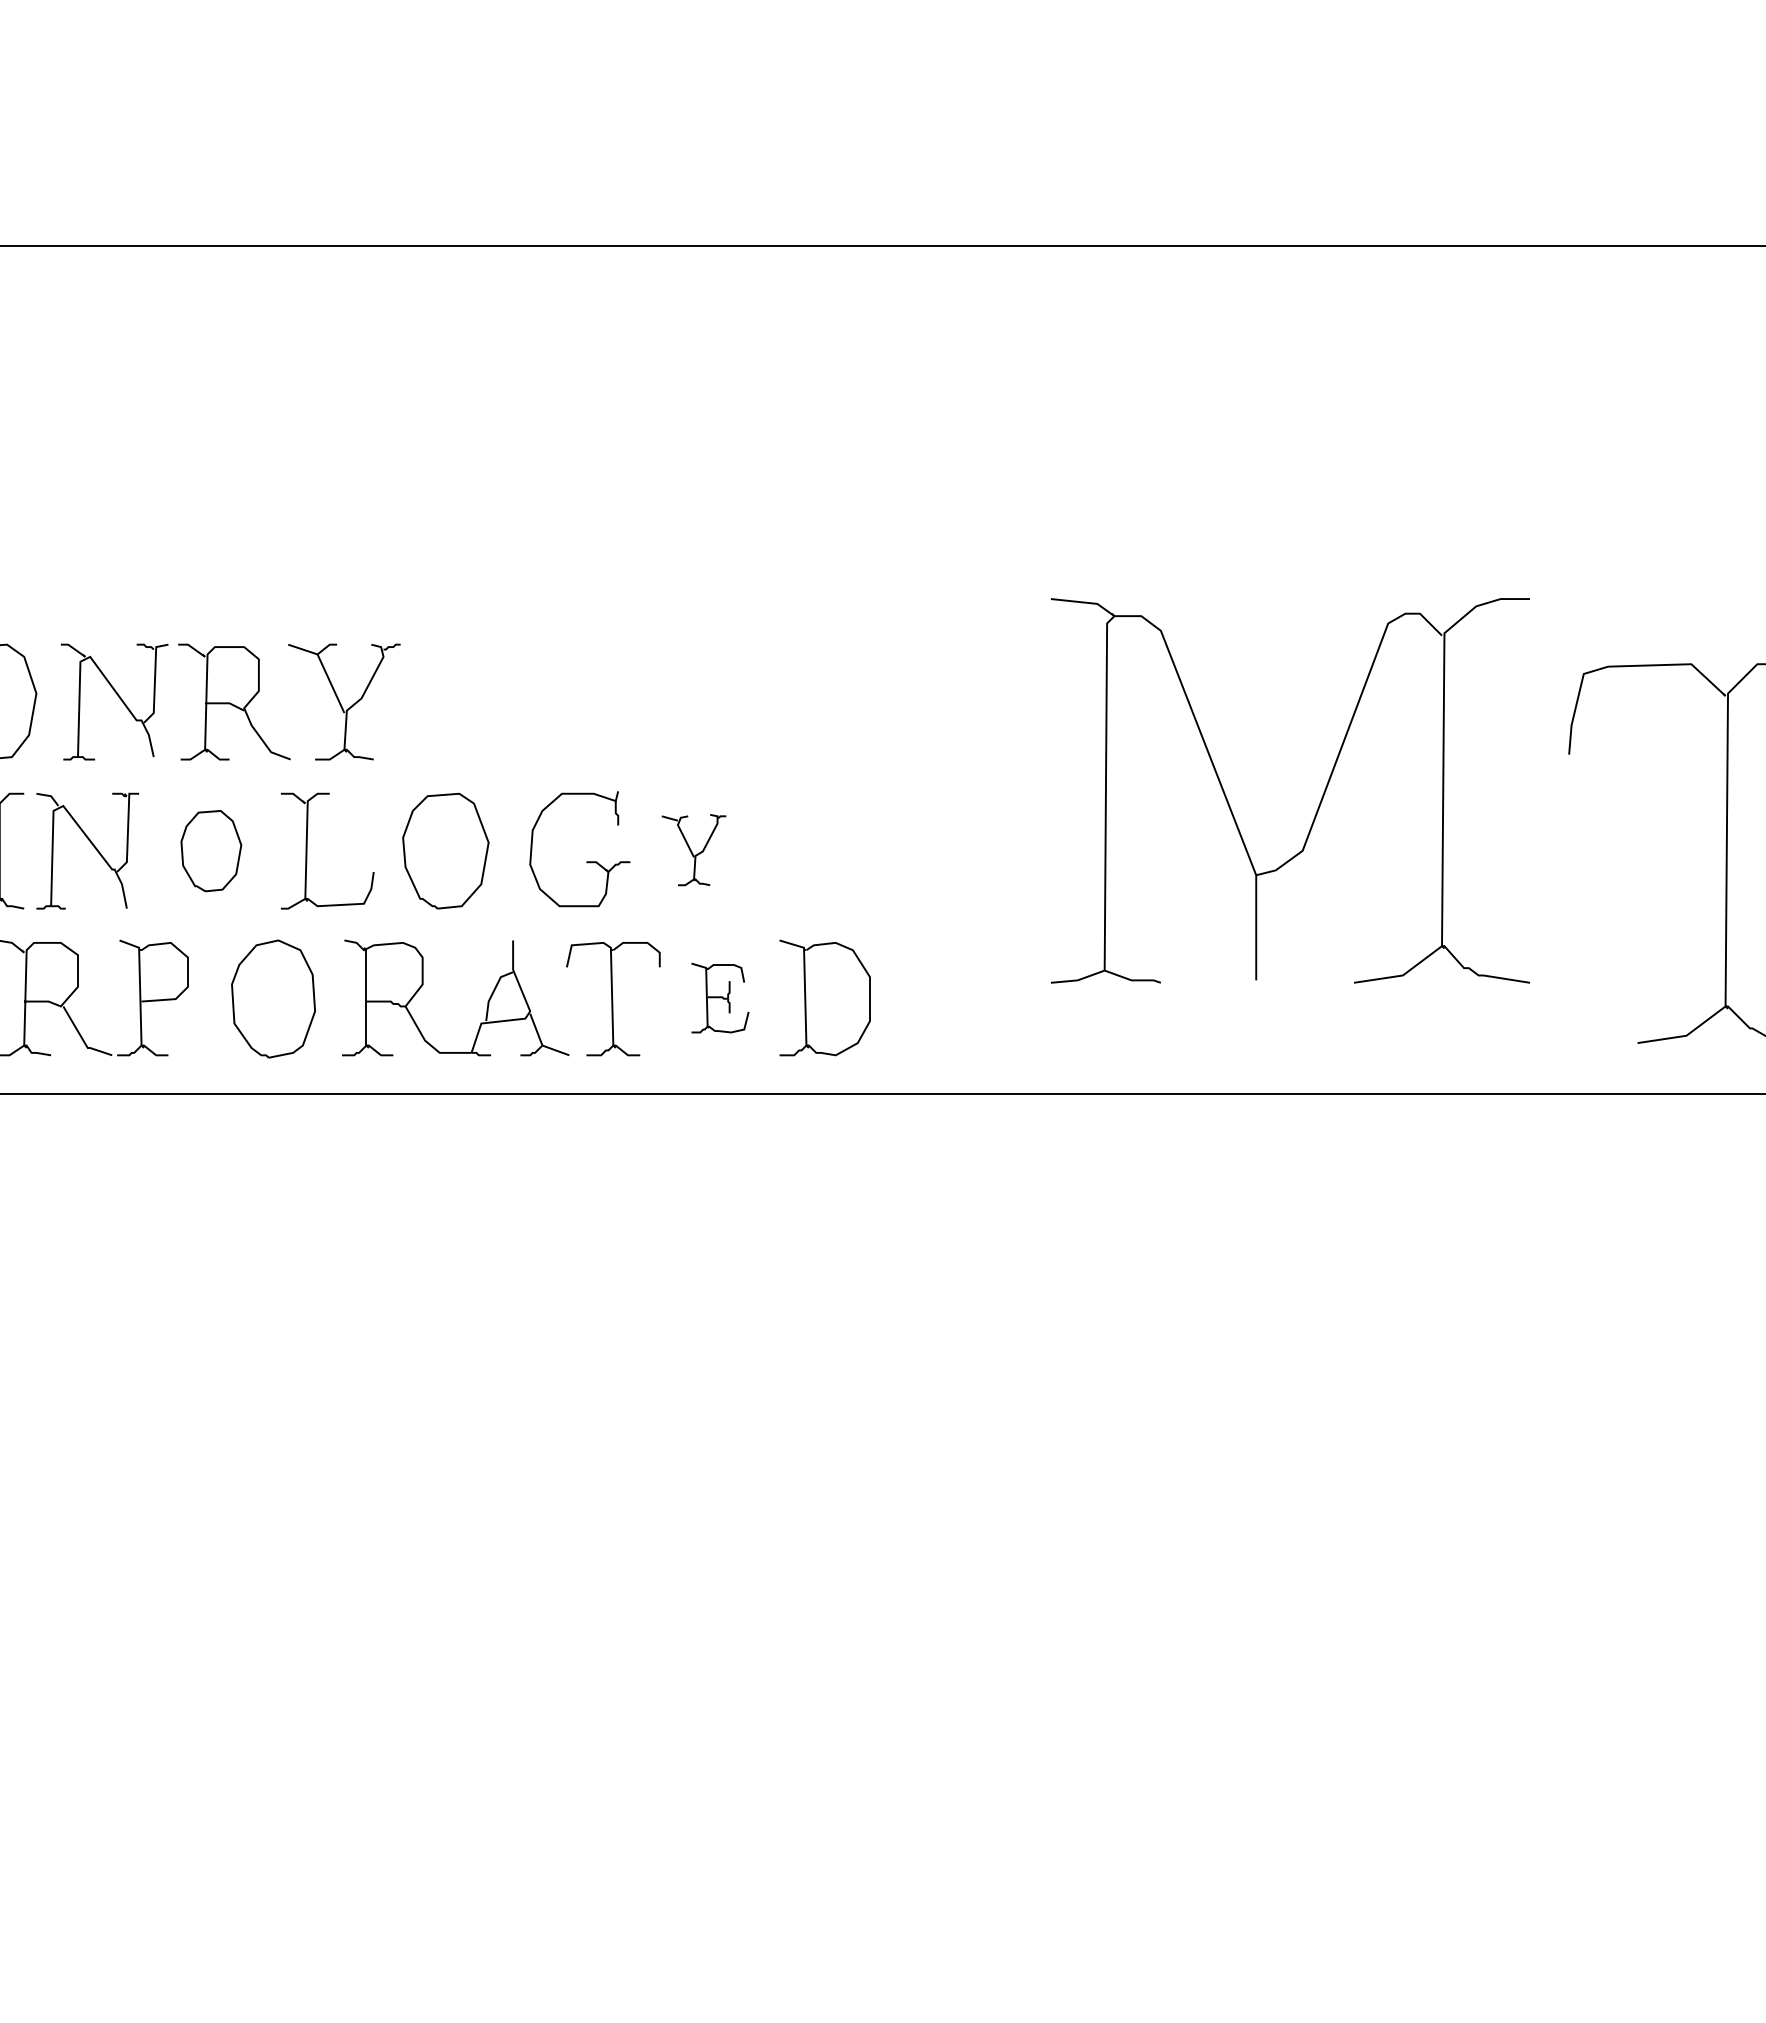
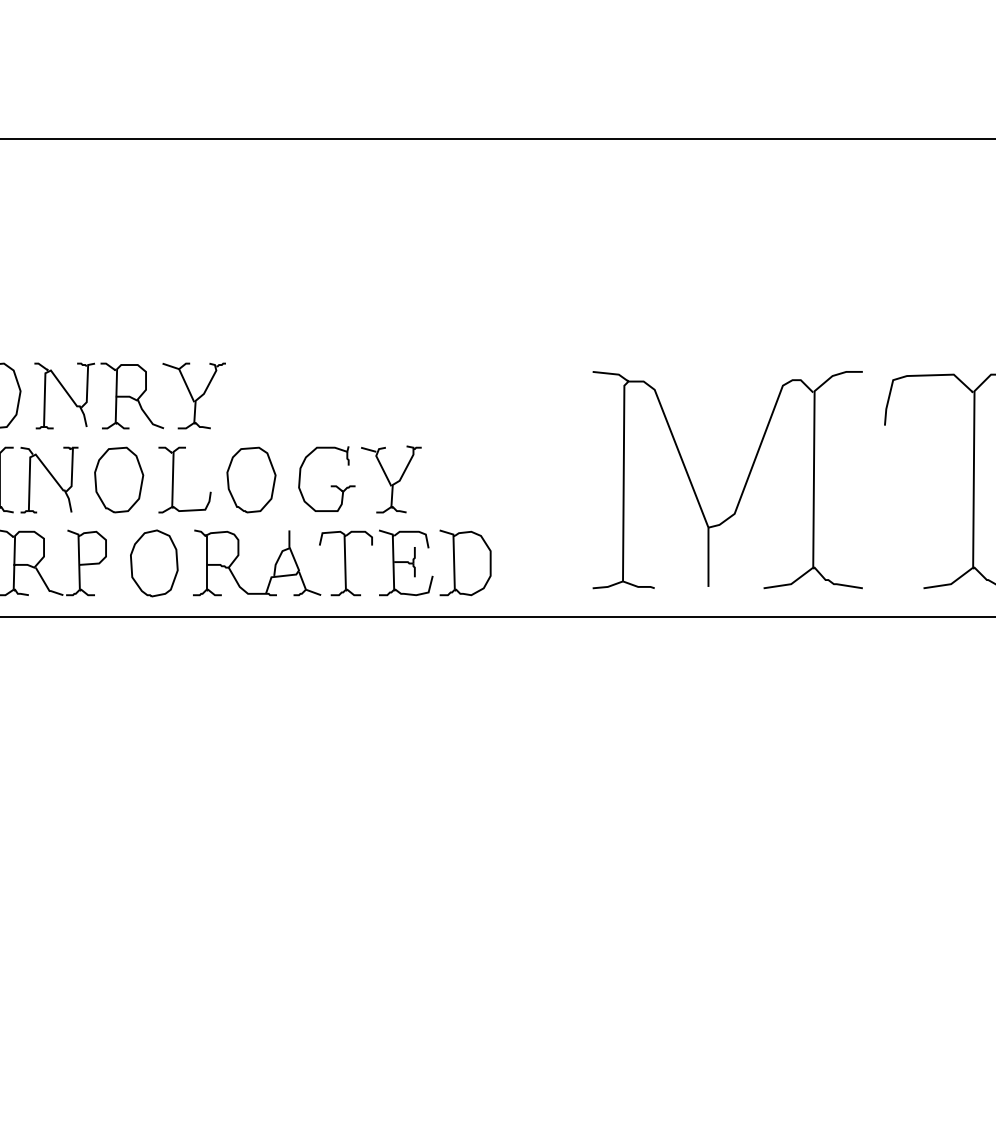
part: (1320, 798) -> (744, 484), moved
part: (211, 850) -> (119, 479), size x1.43
part: (694, 850) -> (391, 479), size x1.67
part: (720, 997) -> (406, 562), size x1.67

